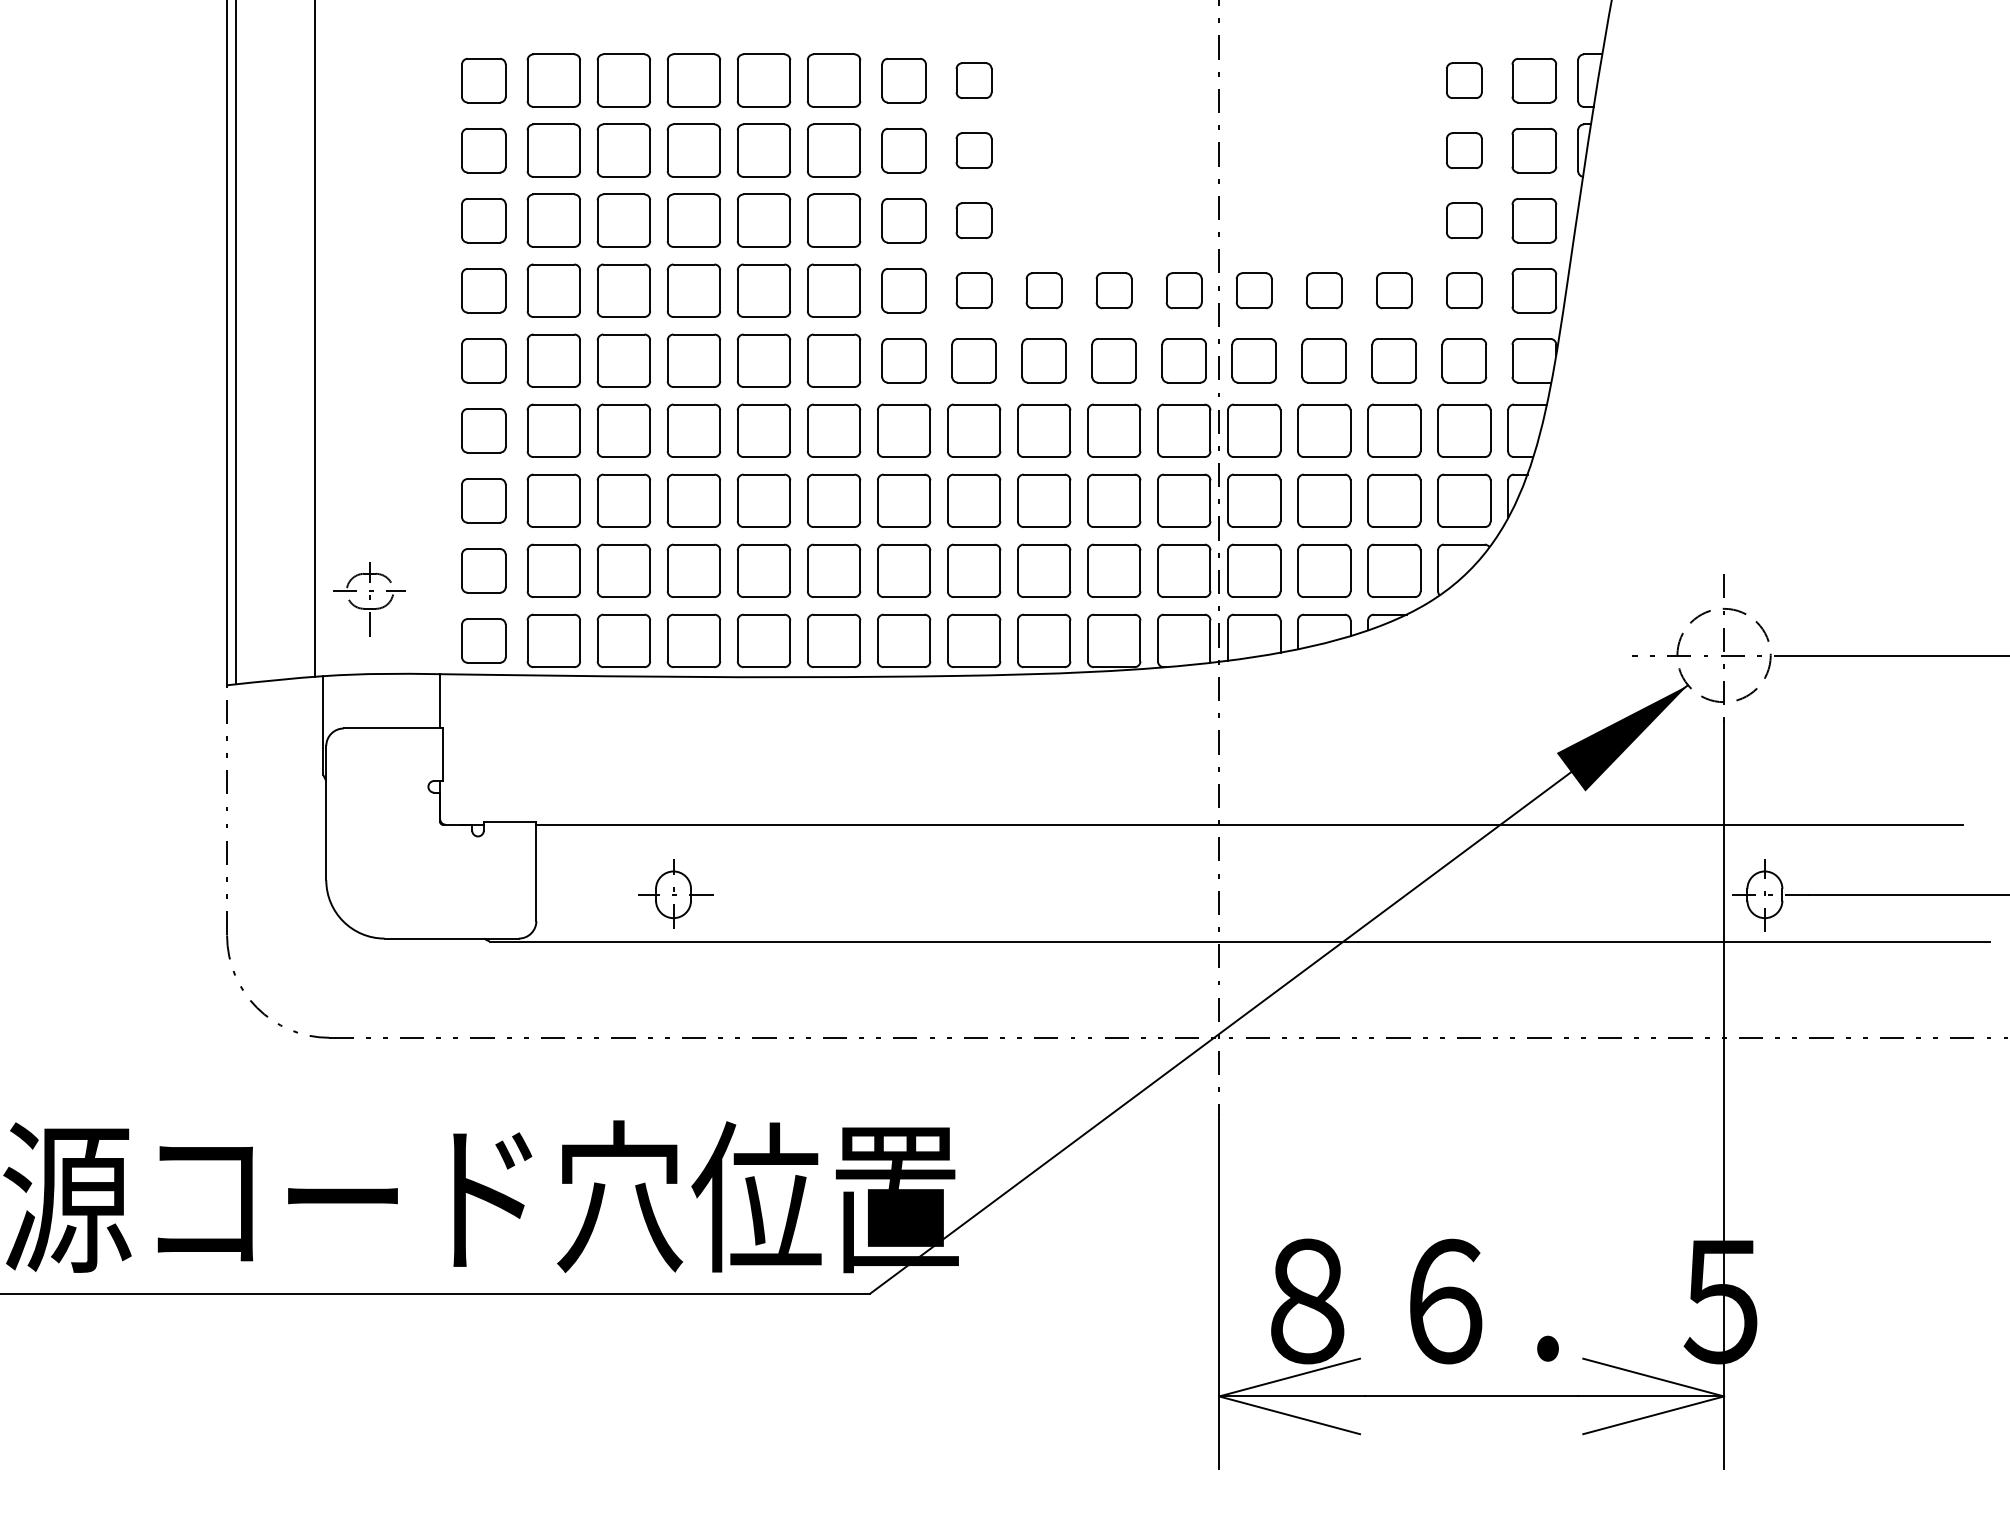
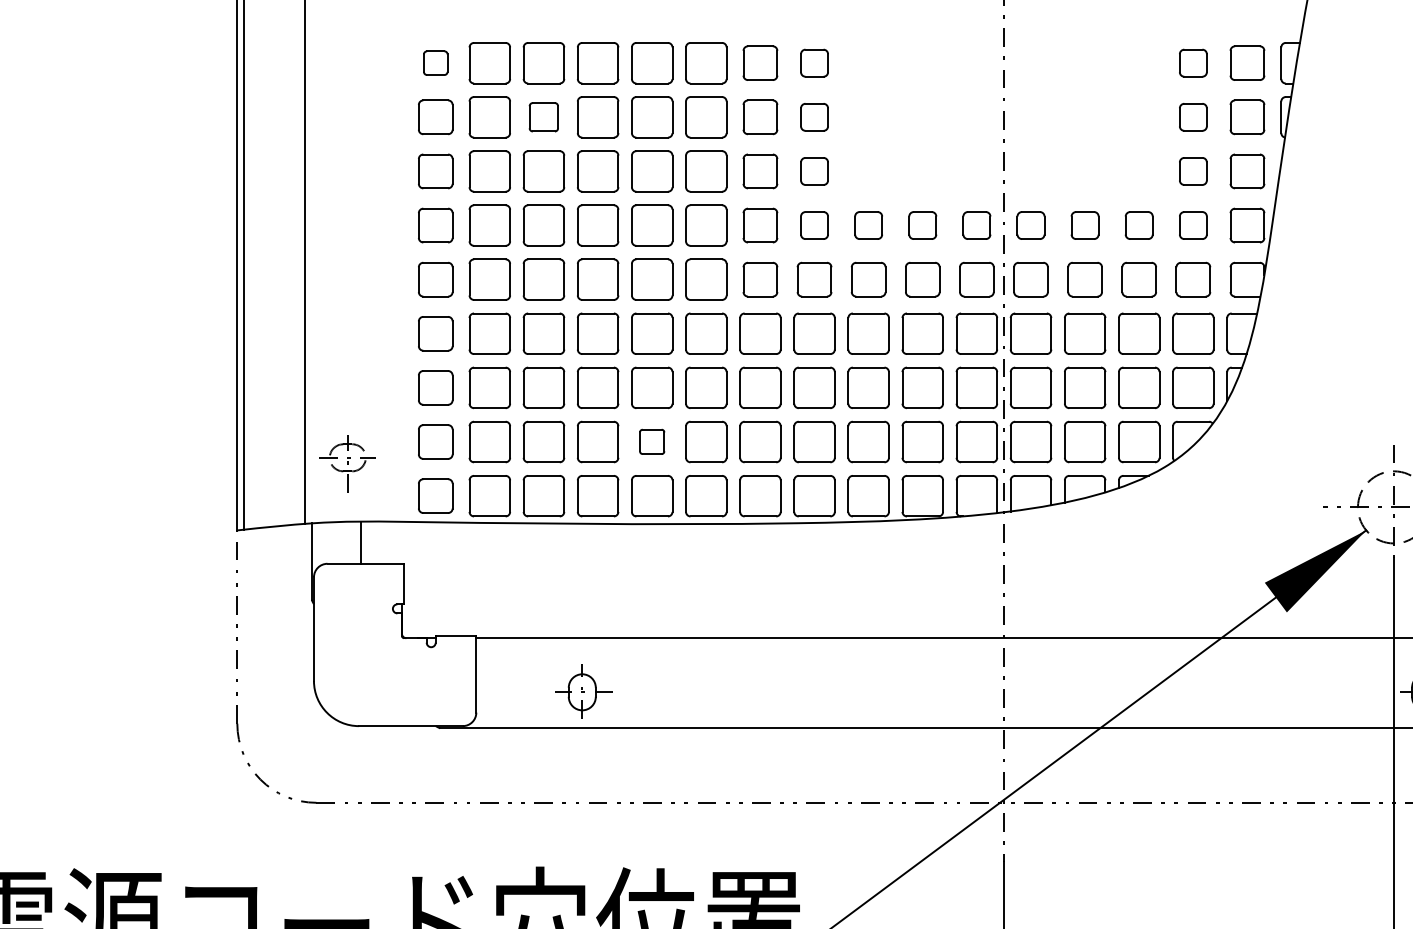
part: (483, 80) -> (435, 63), size x0.7
part: (623, 150) -> (543, 117), size x0.7
part: (763, 570) -> (651, 441), size x0.6
line: (440, 701) -> (361, 542), moved

